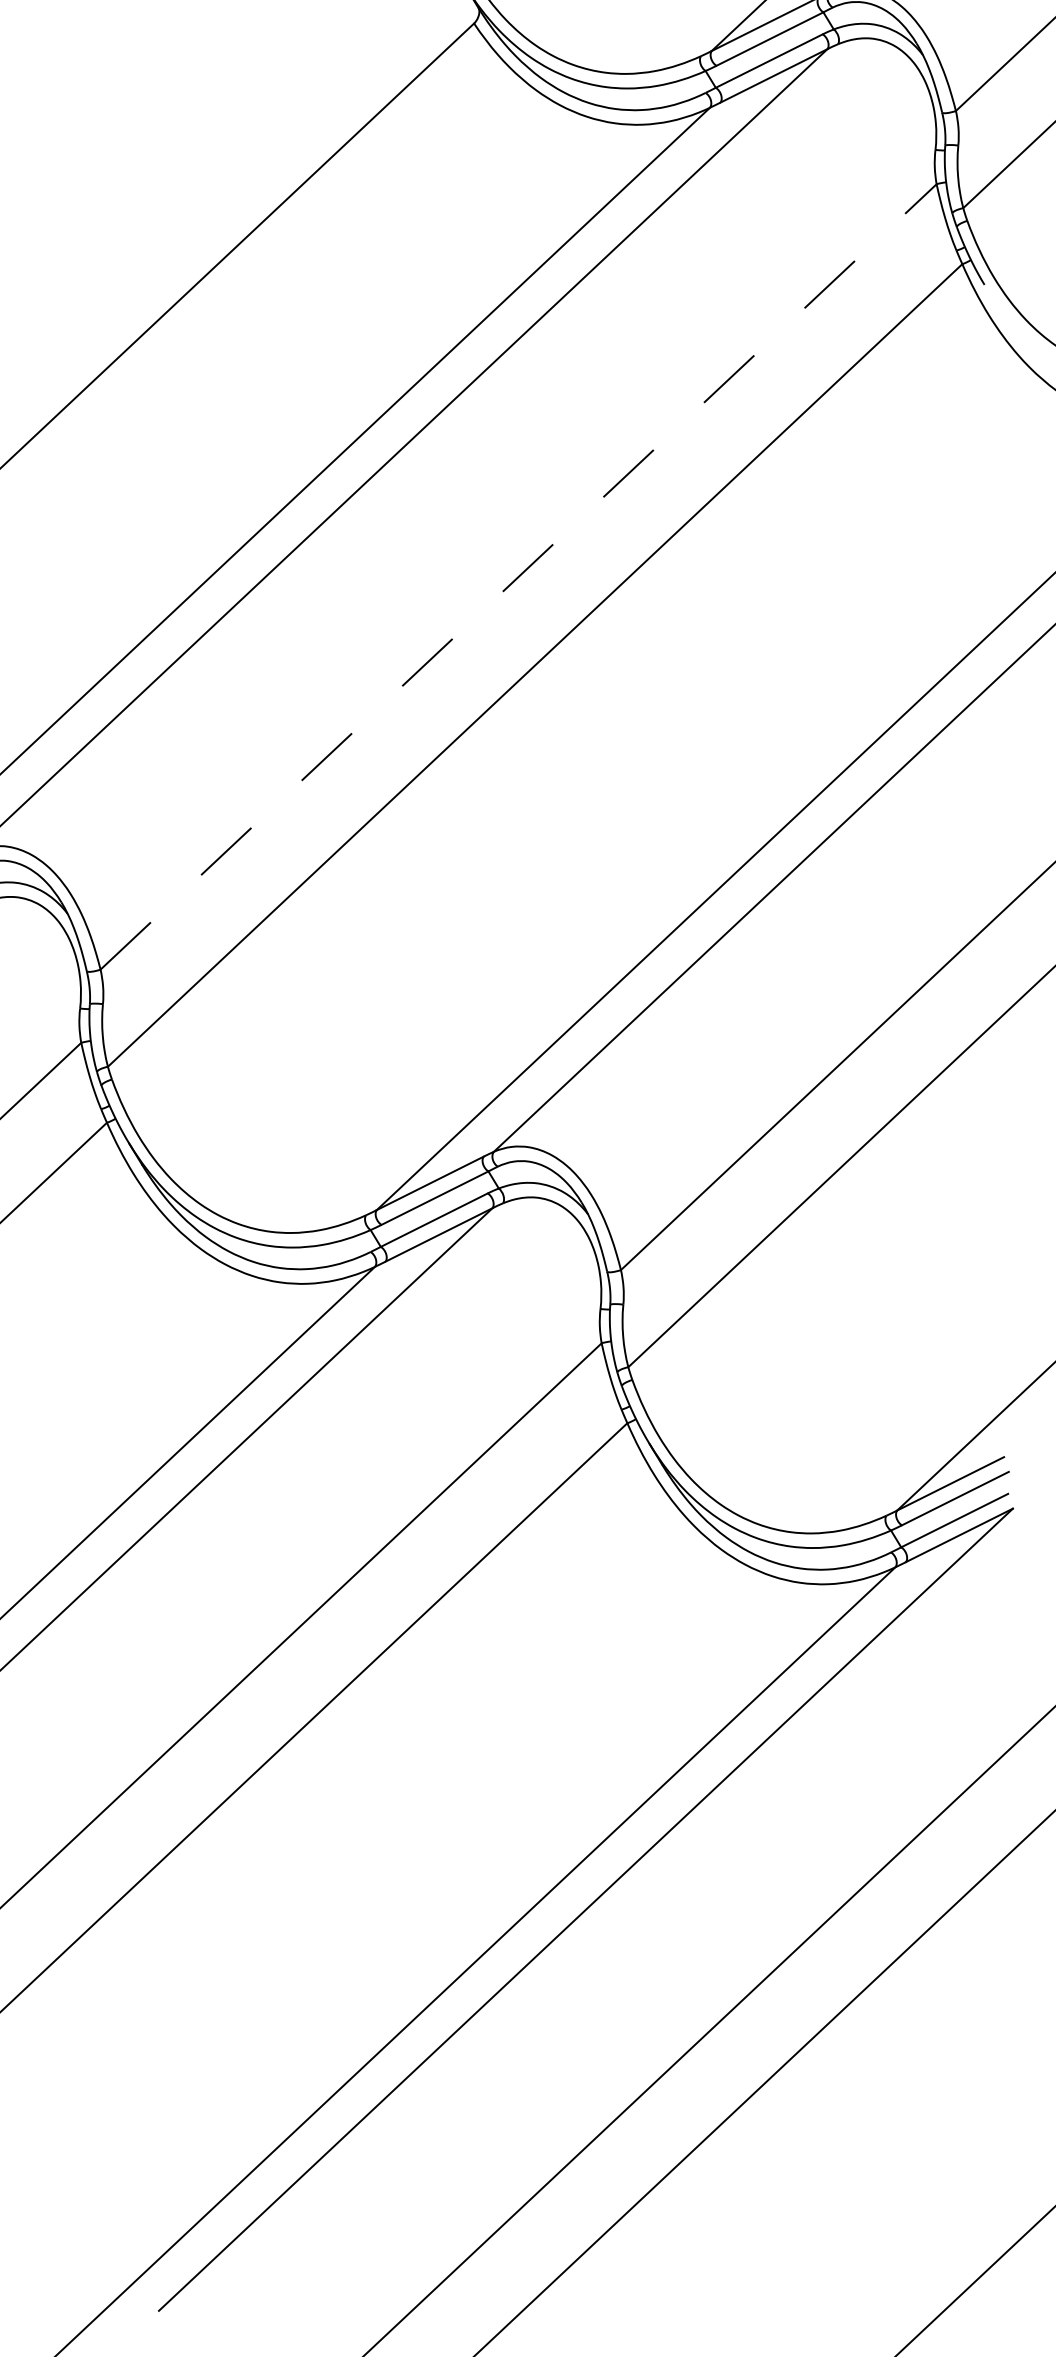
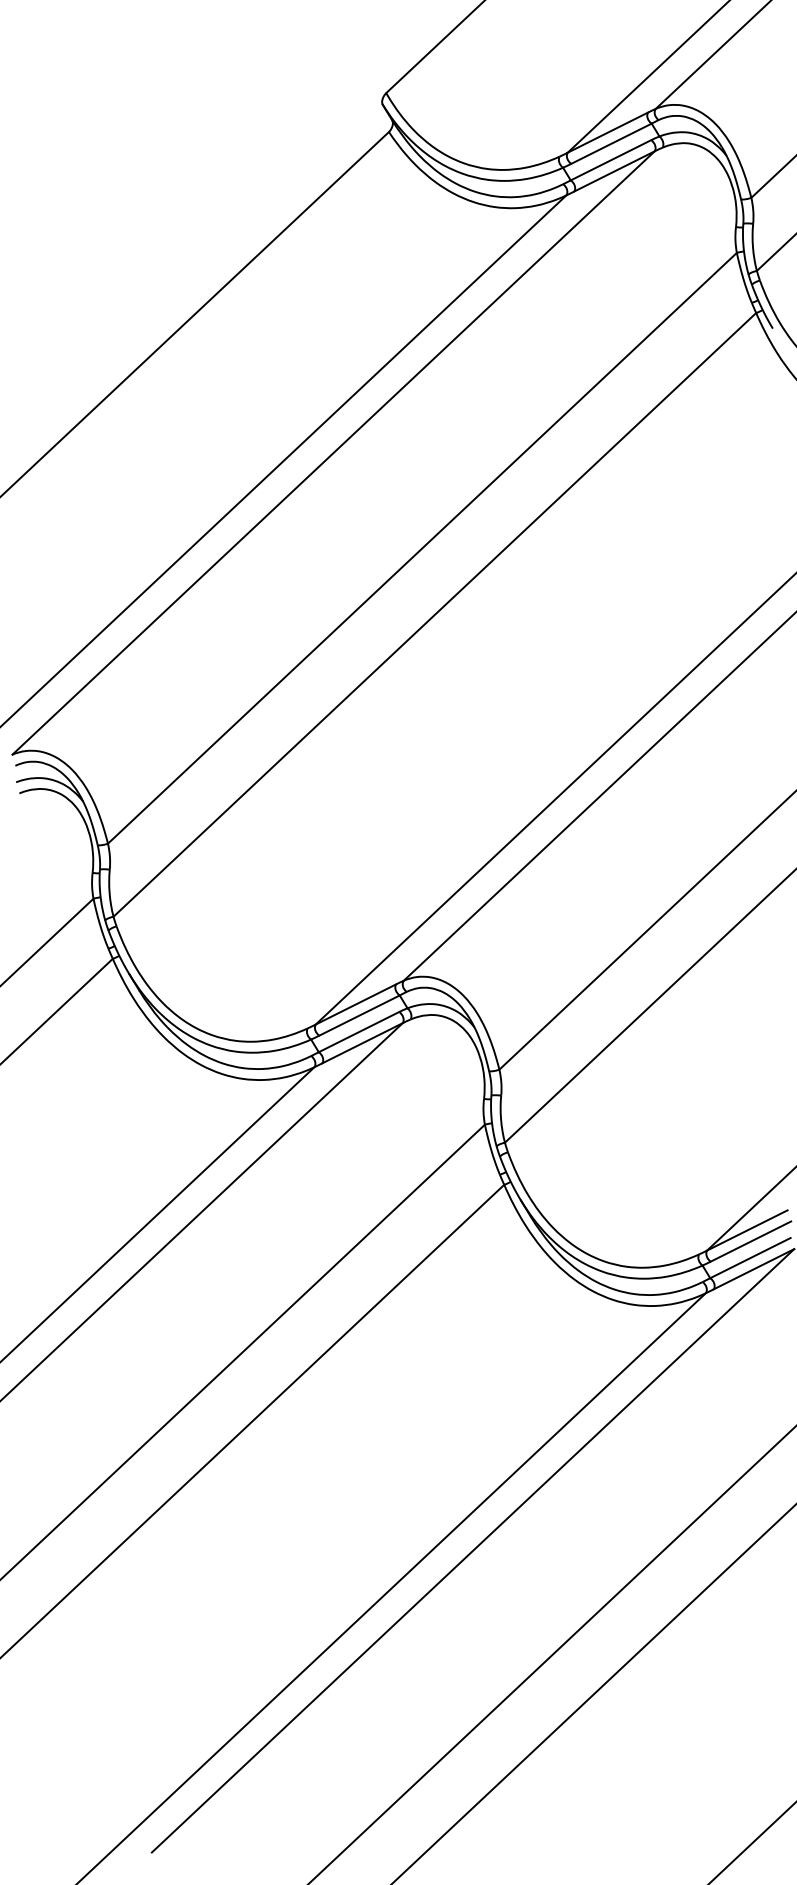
line: (518, 575) -> (422, 547), dashed -> solid

